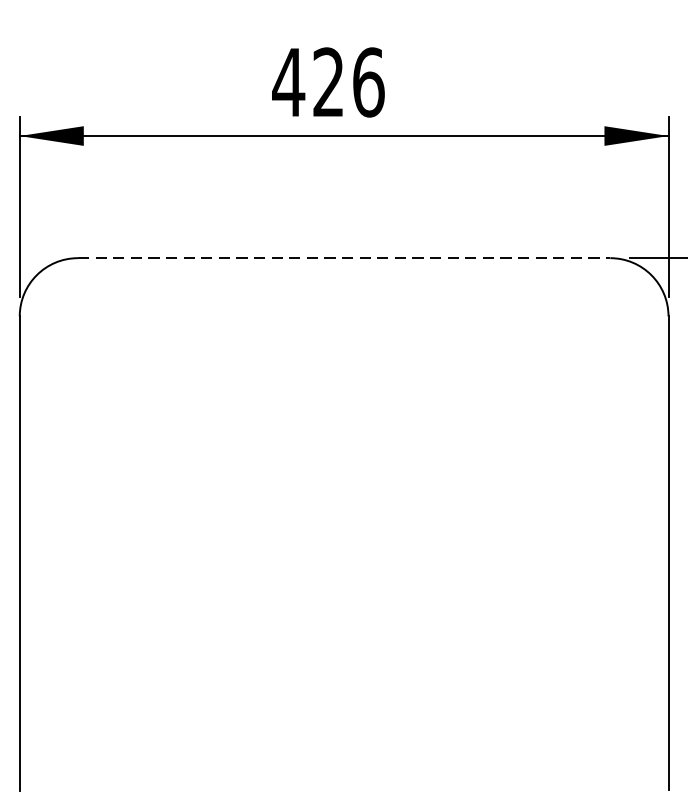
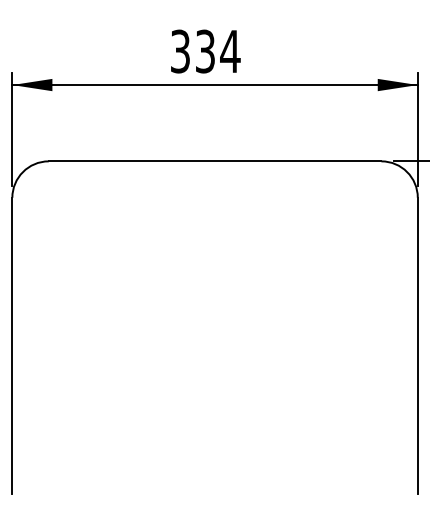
text: (328, 82) -> (205, 51), 426 -> 334
line: (344, 258) -> (215, 161), dashed -> solid

